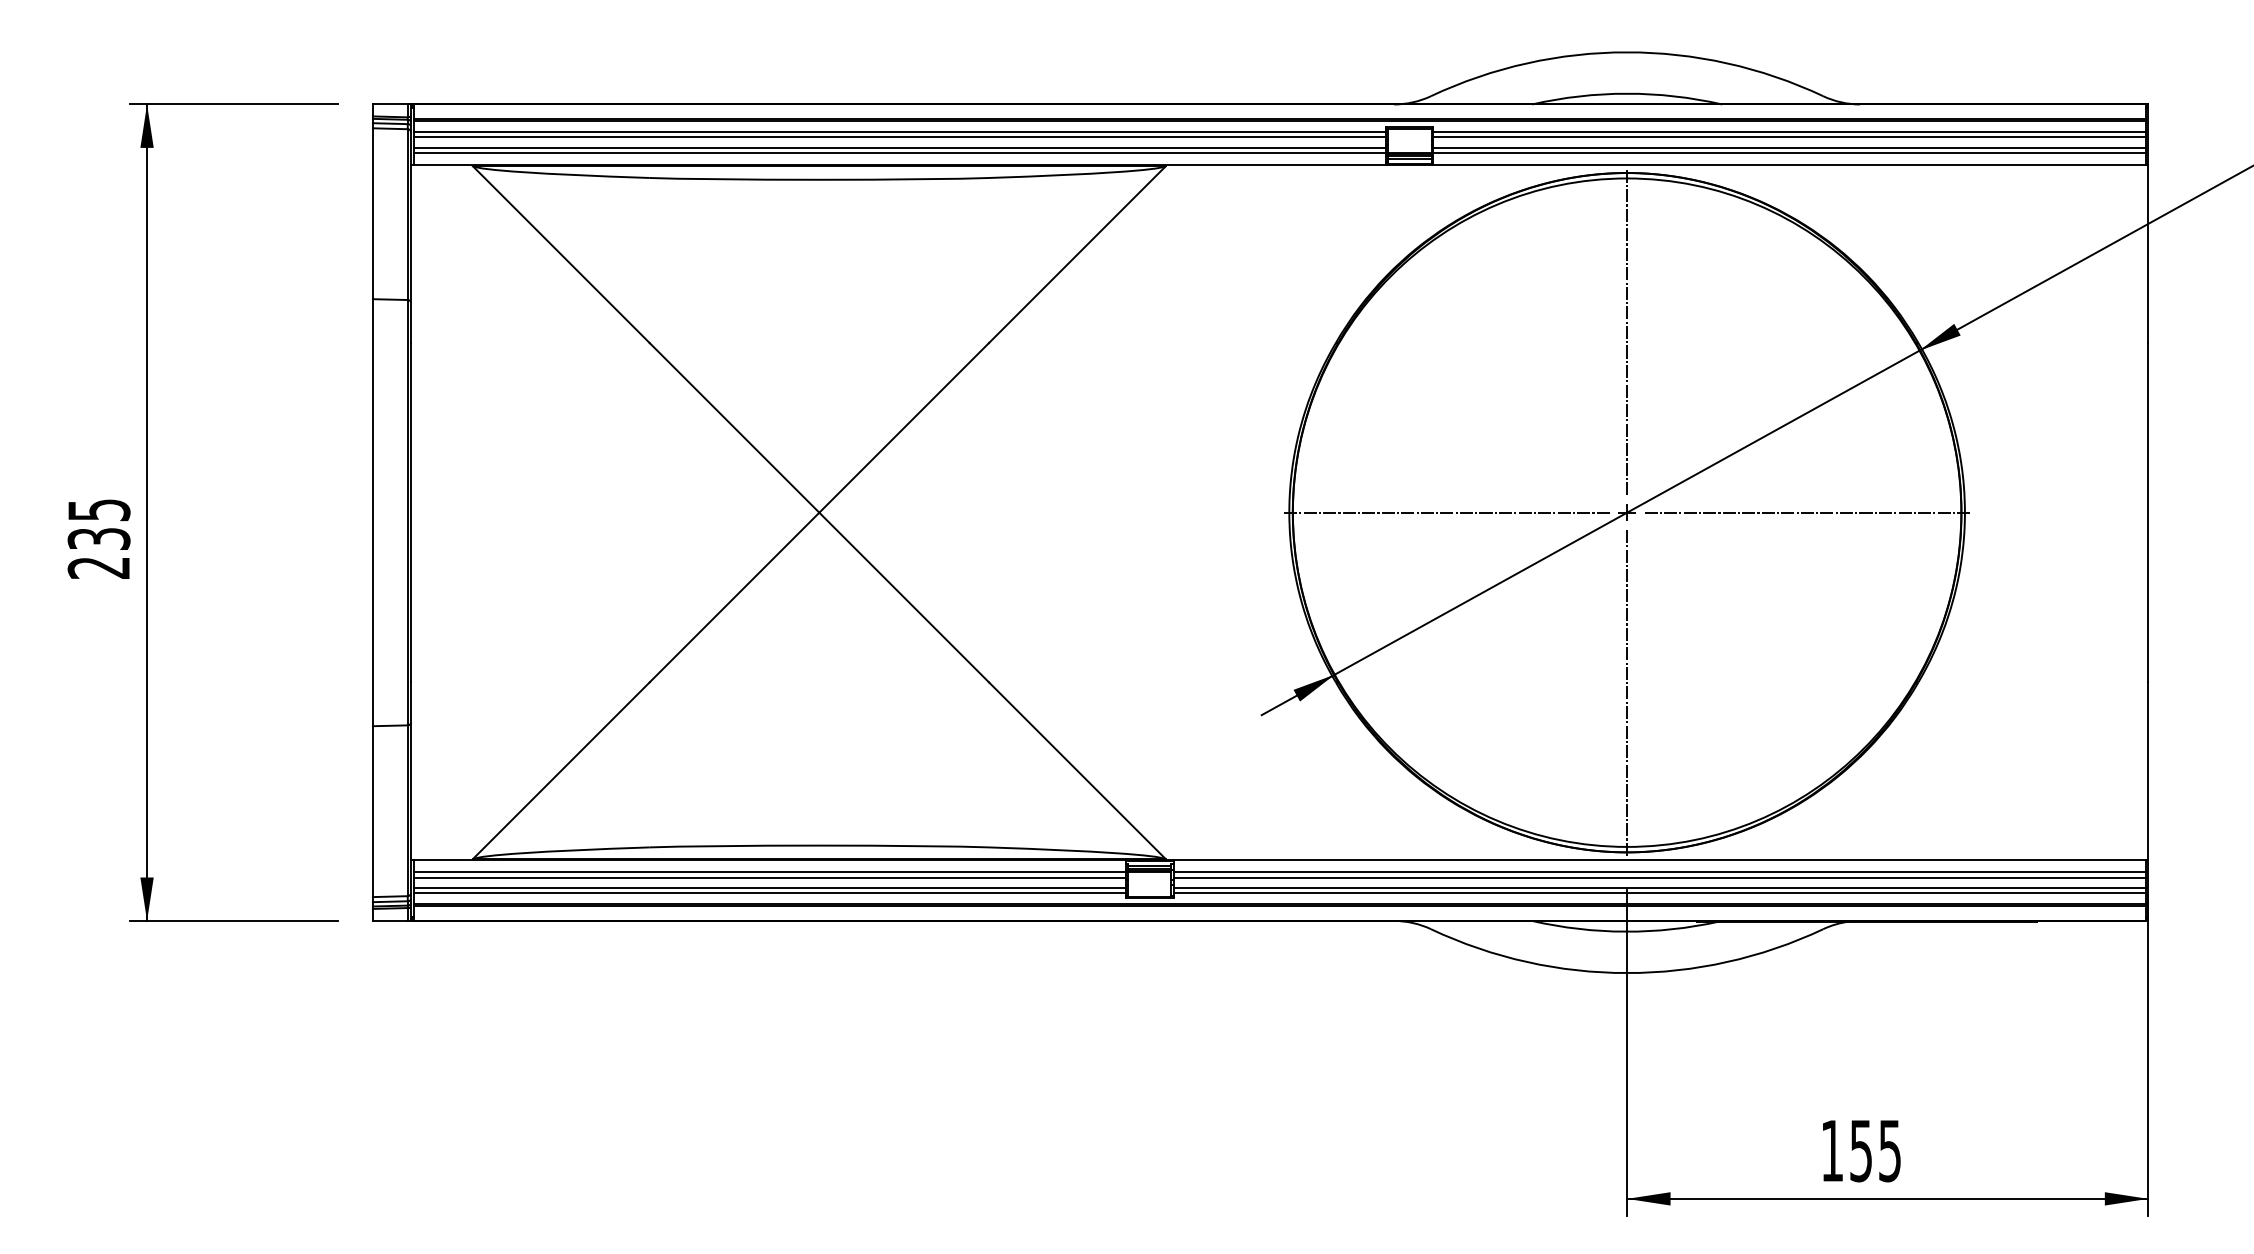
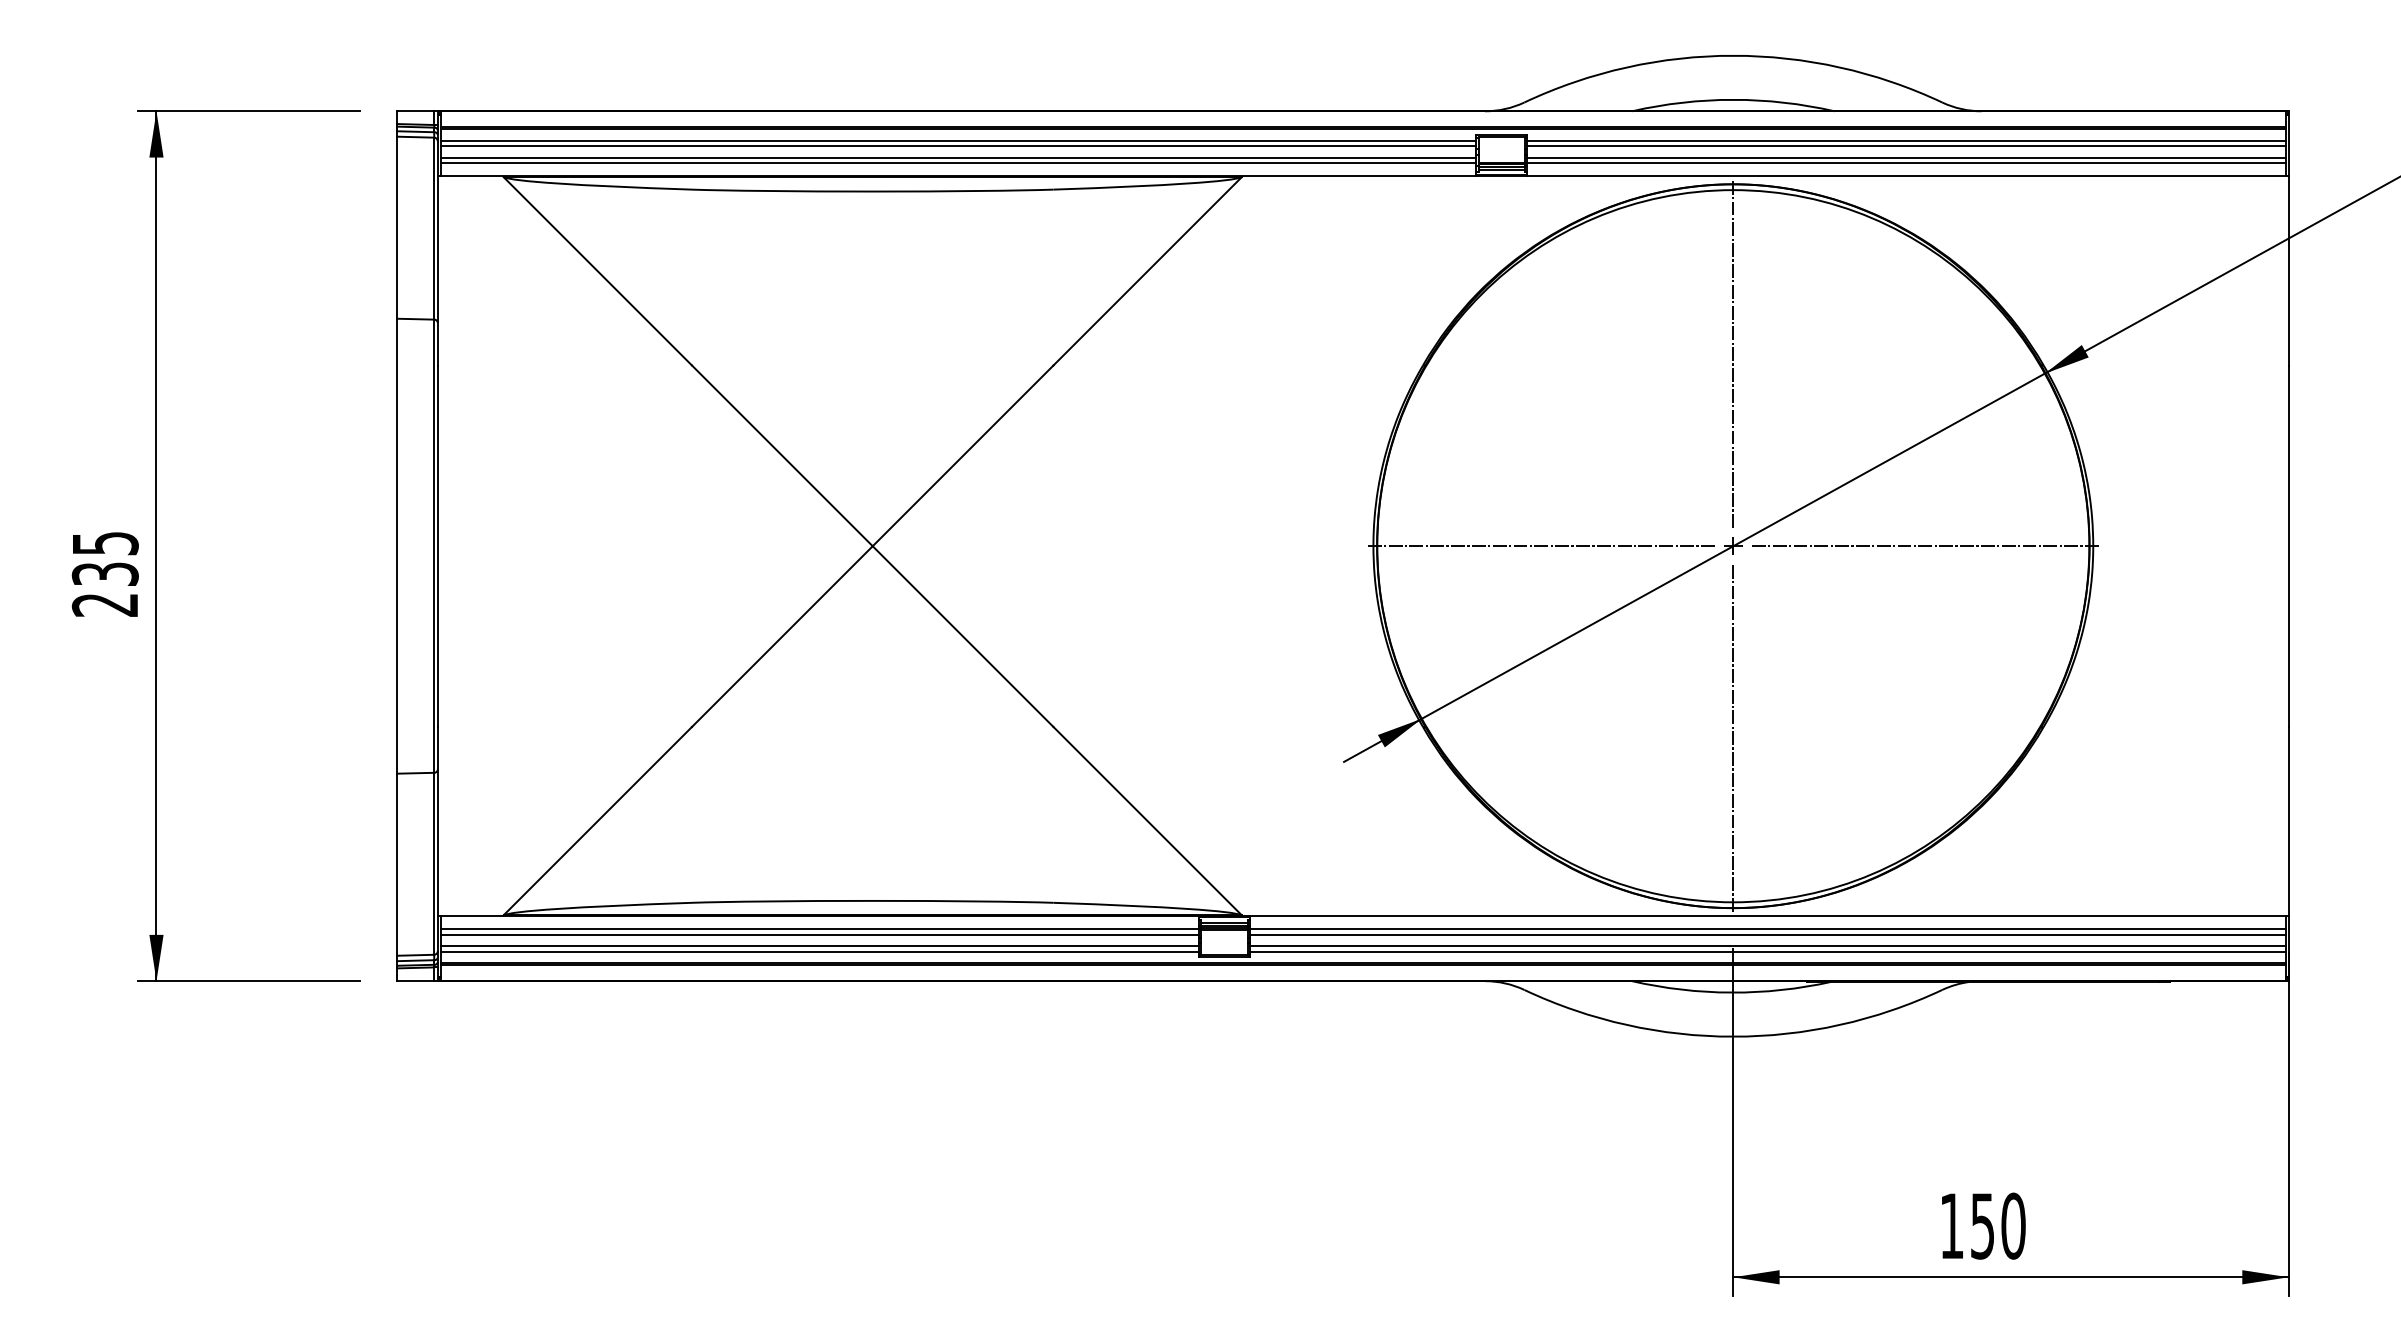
text: (1889, 1150) -> (2012, 1225), 155 -> 150

